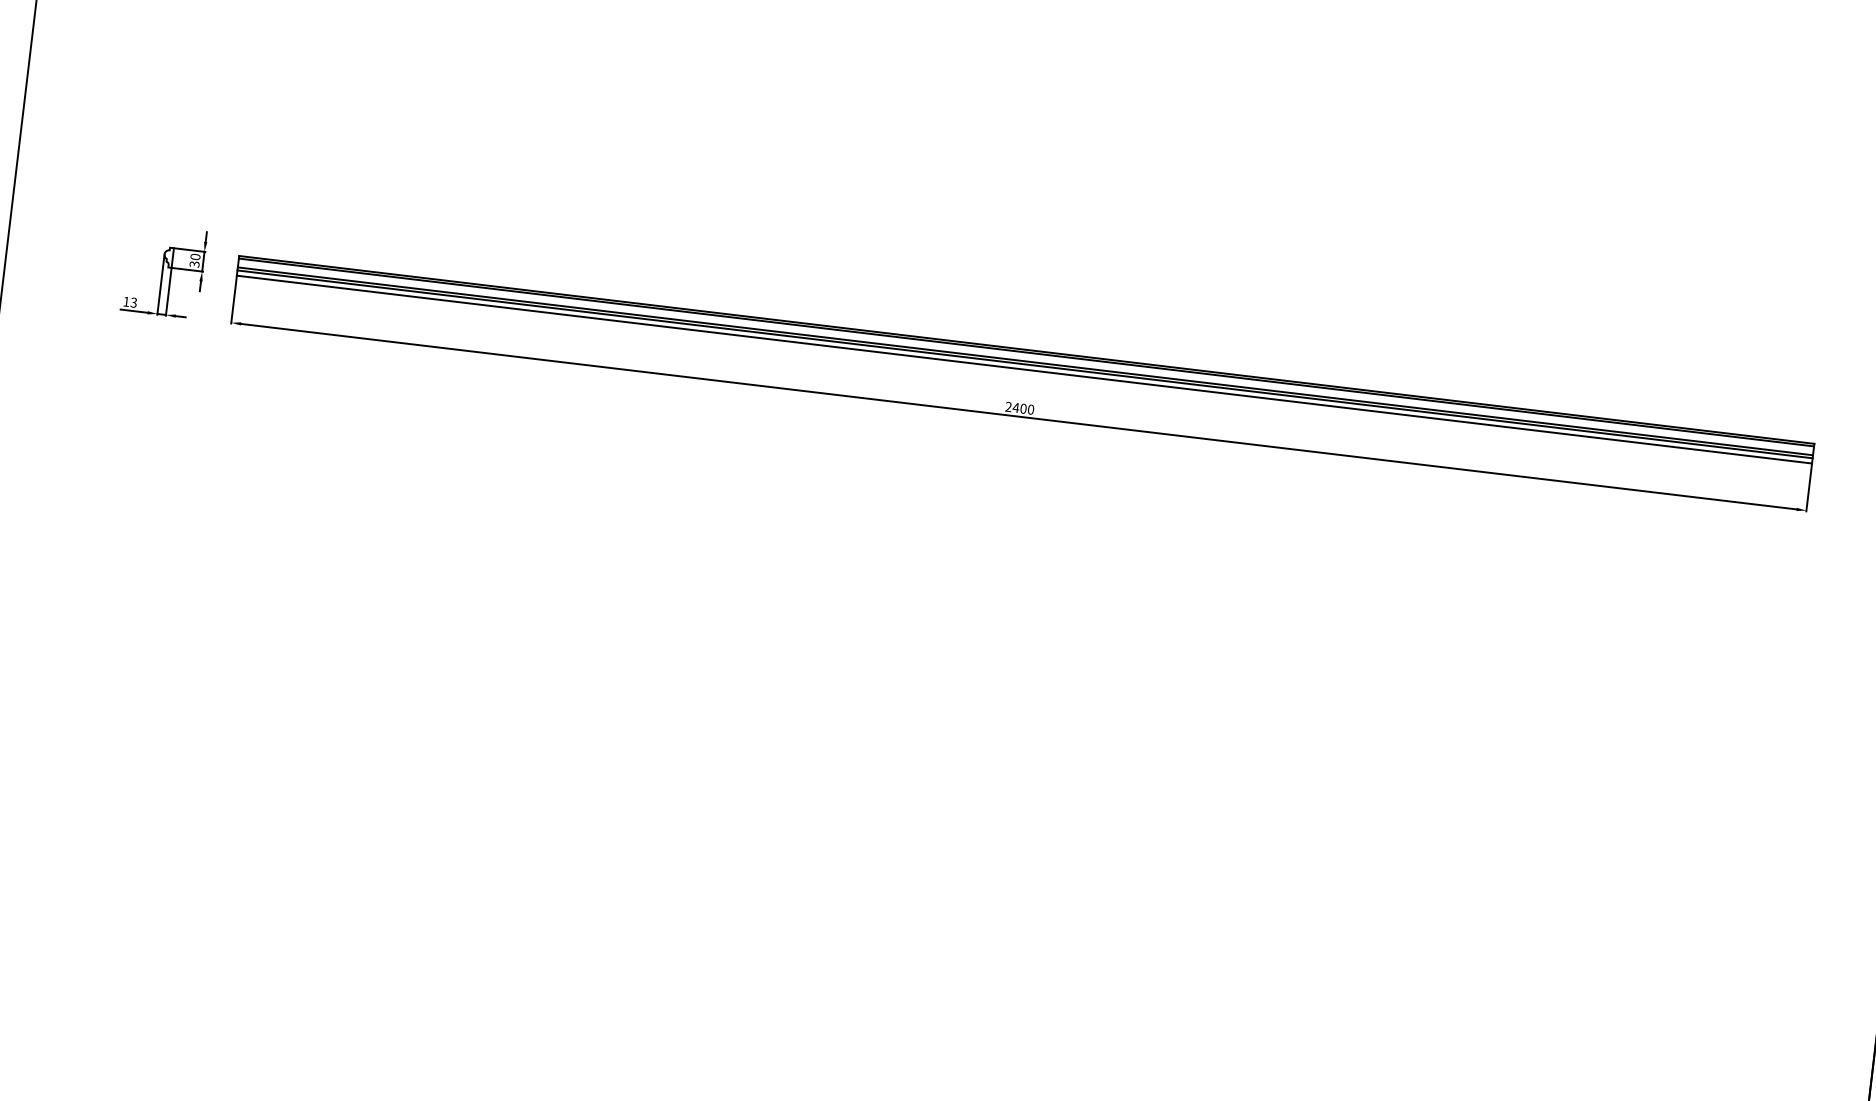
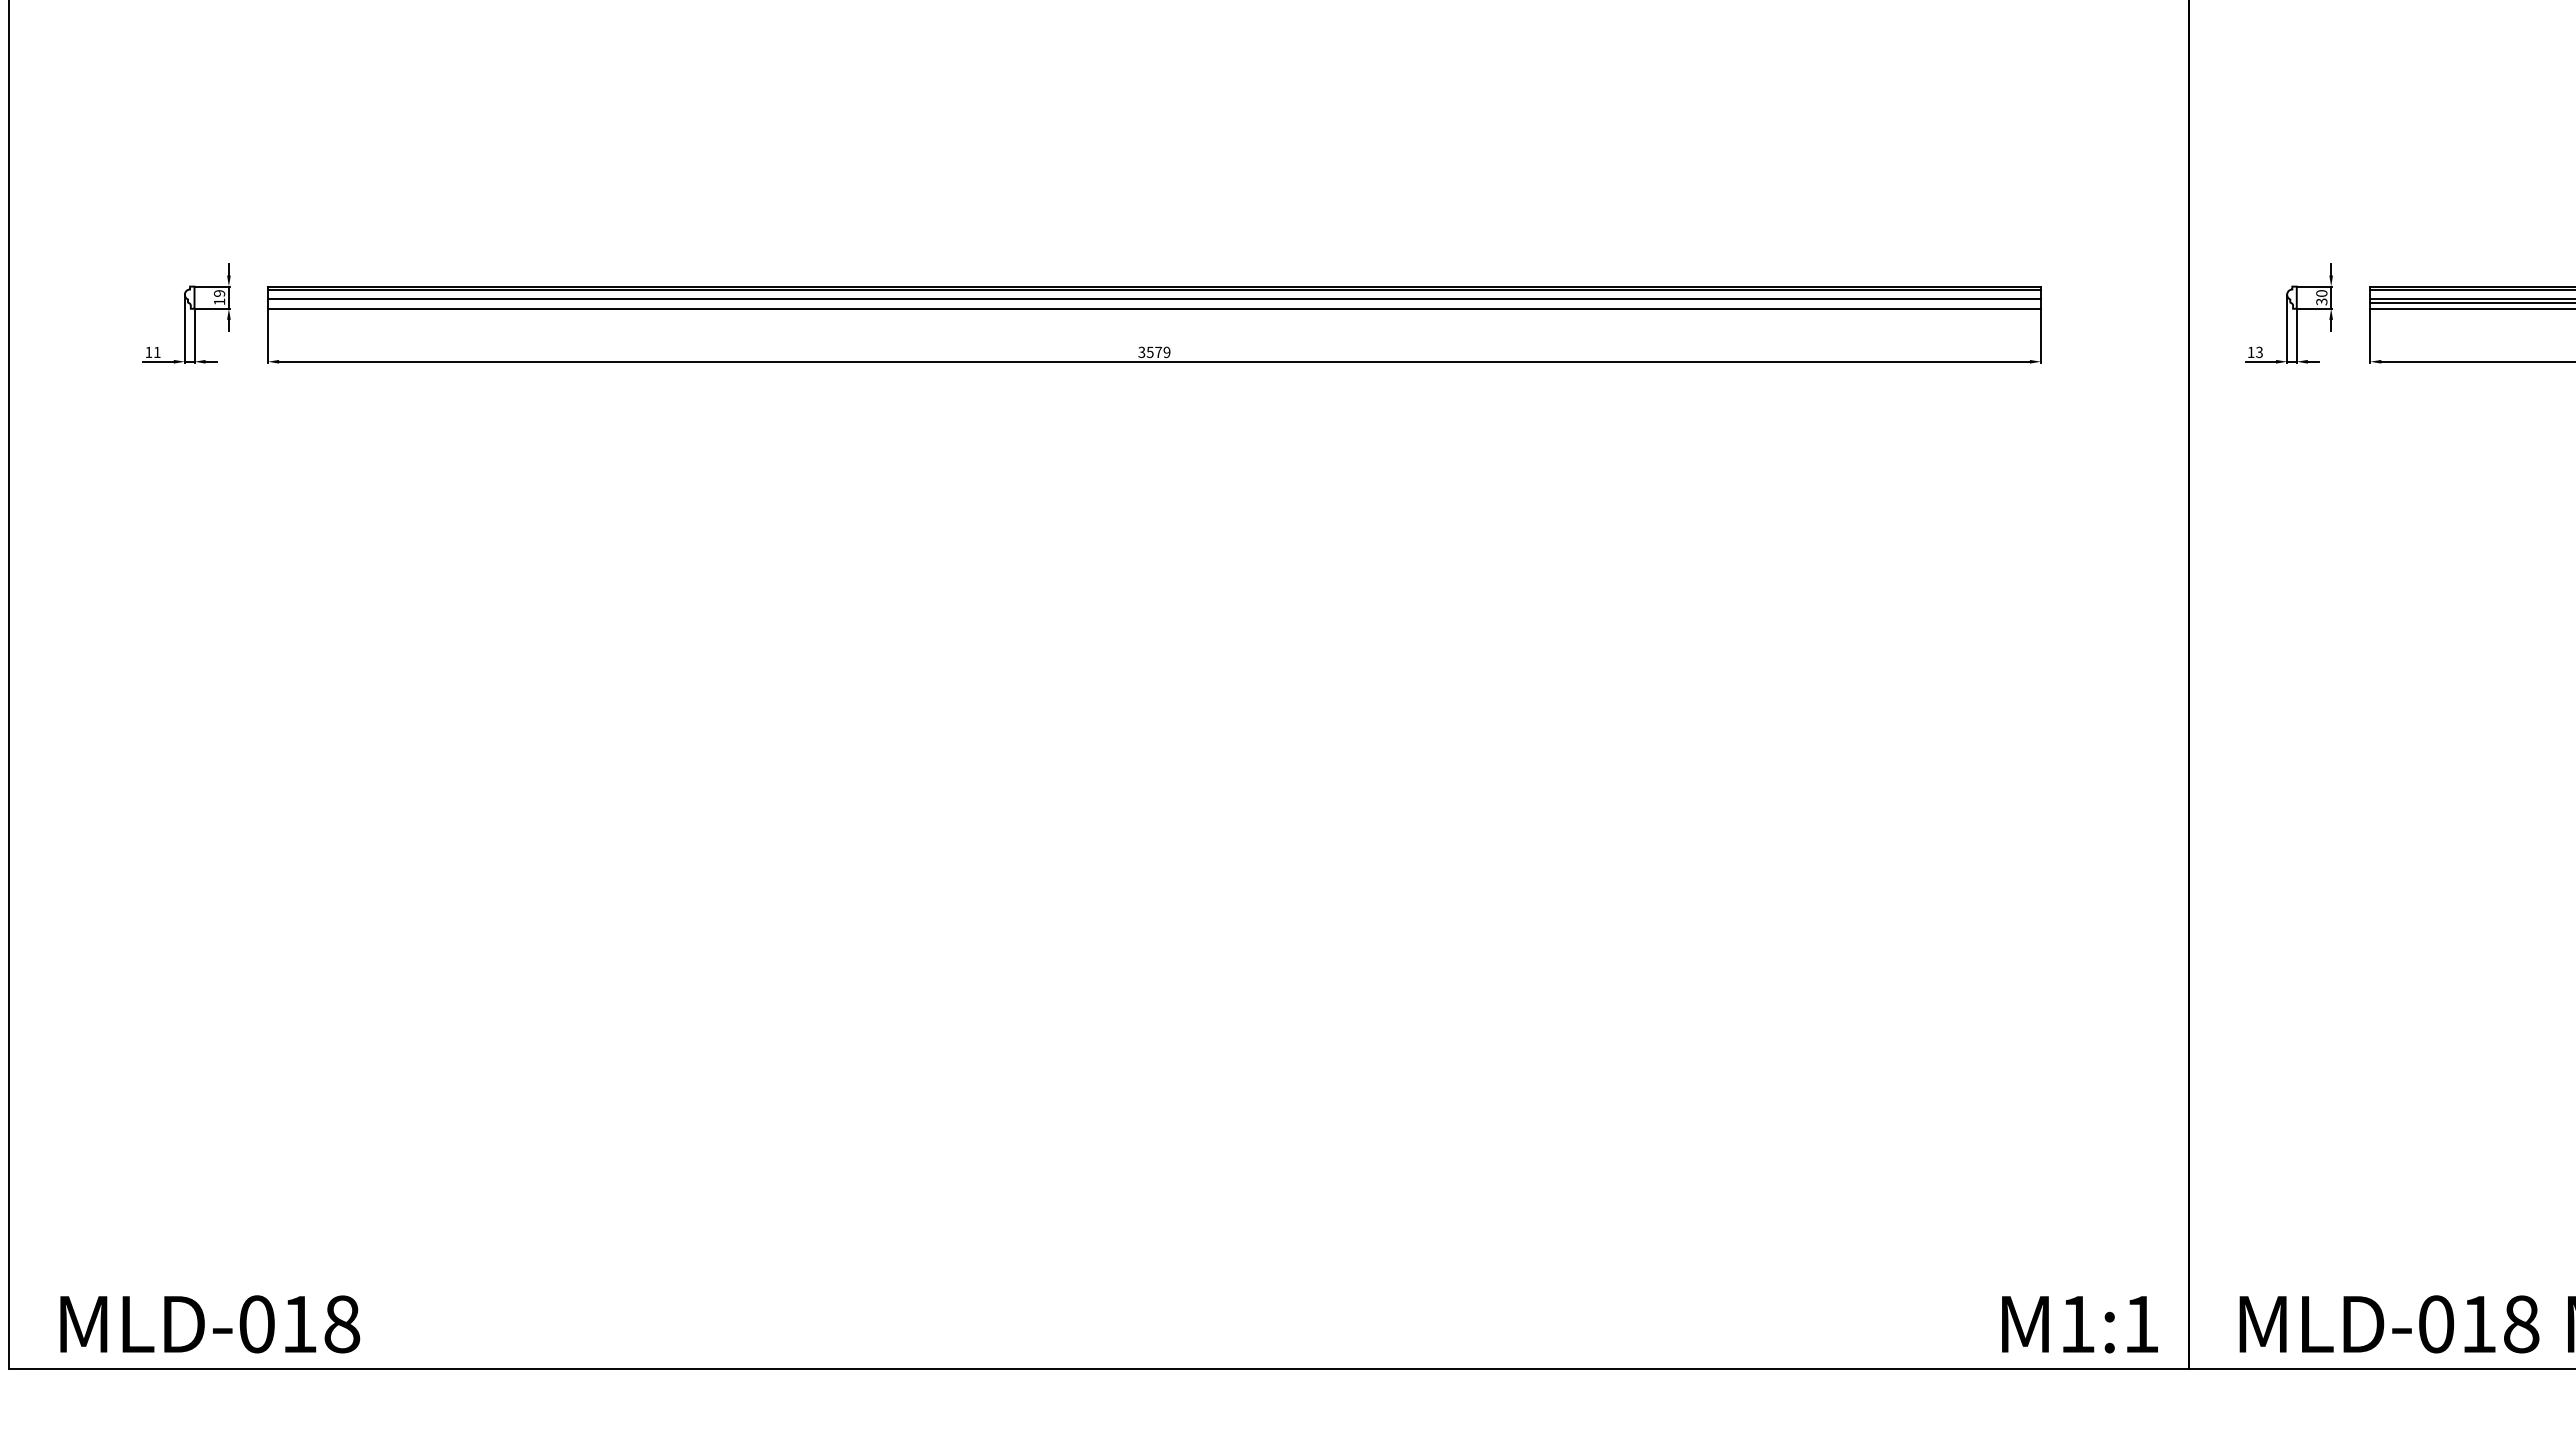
text: (195, 260) -> (219, 297), 30 -> 19
text: (133, 302) -> (156, 352), 13 -> 11
line: (1024, 363) -> (1153, 302), removed
text: (1019, 408) -> (1154, 352), 2400 -> 3579

